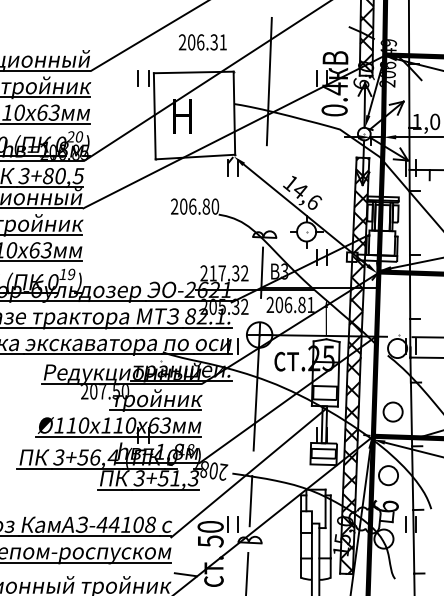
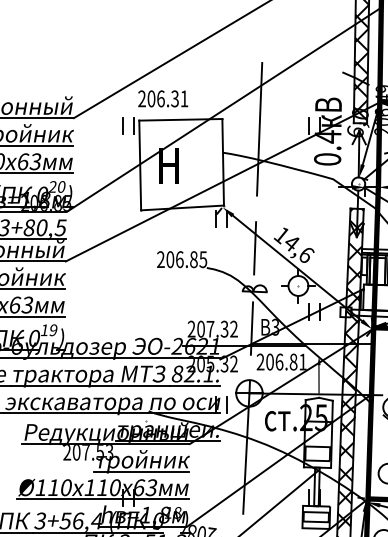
text: (202, 42) -> (162, 99), moved
line: (264, 195) -> (254, 248), added
text: (215, 206) -> (203, 259), 206.80 -> 206.85
text: (212, 273) -> (200, 329), 217.32 -> 207.32
text: (125, 392) -> (109, 453), 207.50 -> 207.53

